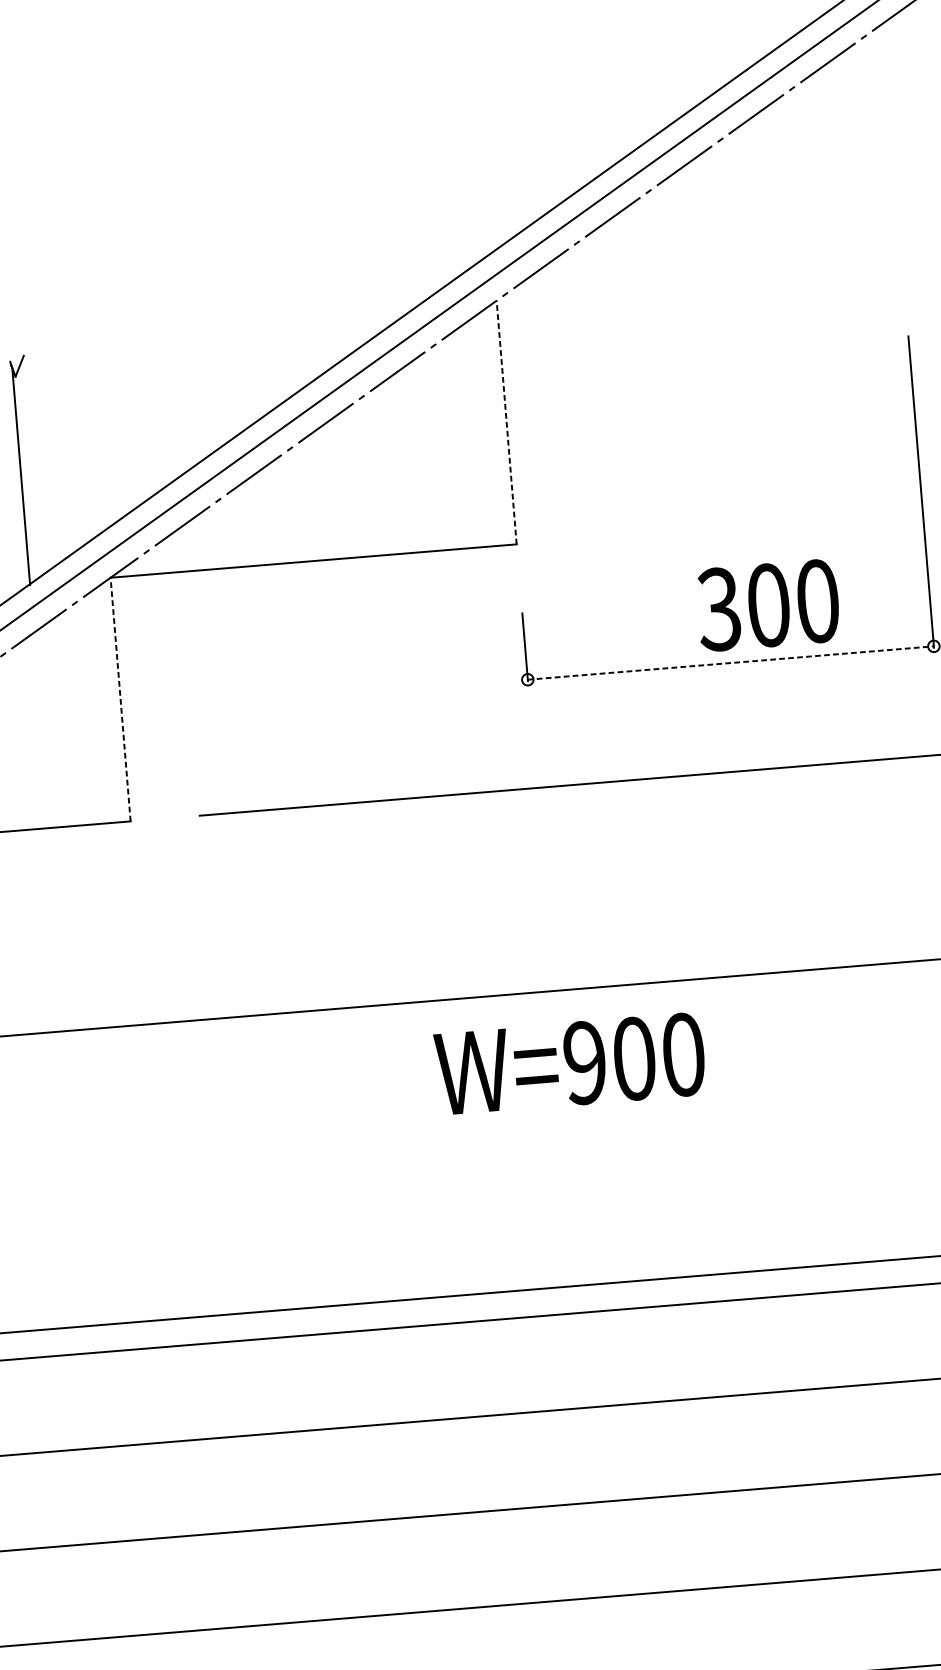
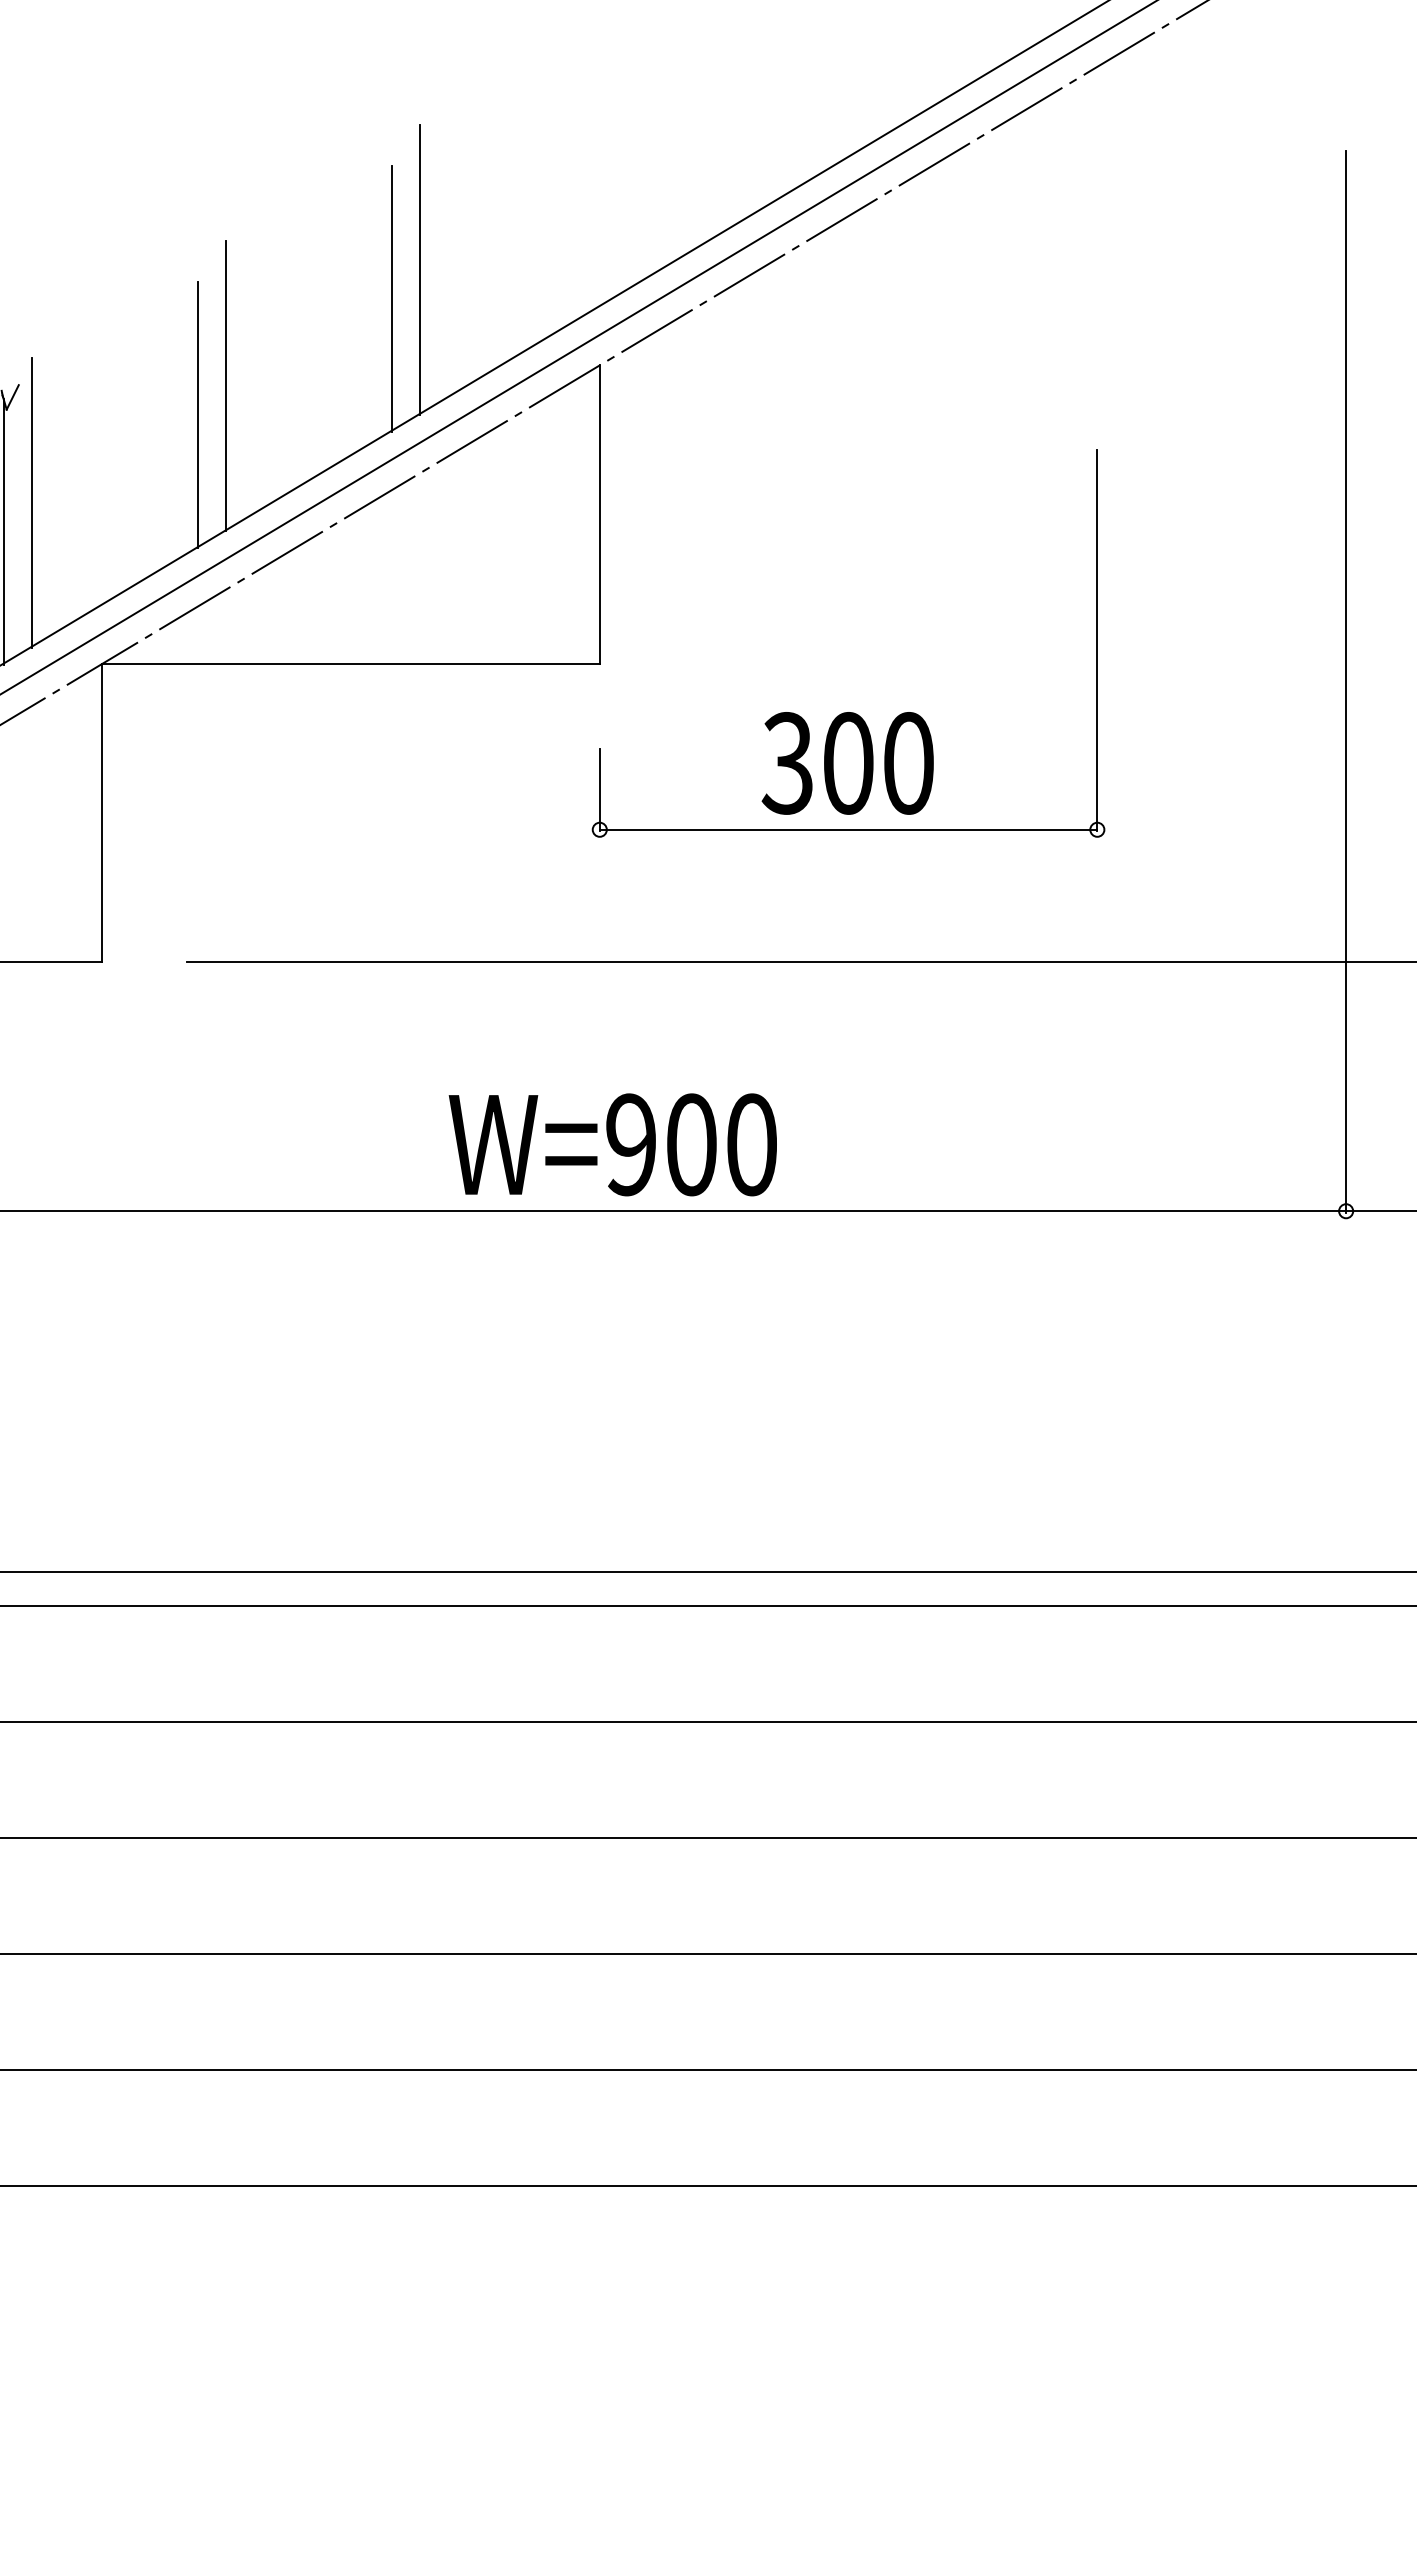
line: (343, 234) -> (419, 269), added
line: (322, 260) -> (391, 298), added
line: (192, 343) -> (225, 386), added
line: (171, 368) -> (197, 415), added
line: (506, 422) -> (599, 514), dashed -> solid
line: (42, 450) -> (31, 502), added
text: (767, 605) -> (847, 763), moved
line: (730, 662) -> (848, 829), dashed -> solid
line: (120, 698) -> (102, 812), dashed -> solid
text: (569, 1063) -> (612, 1144), moved

